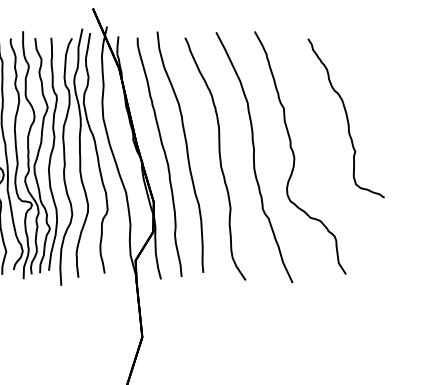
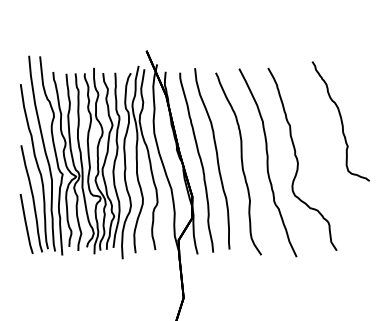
curve: (345, 118) -> (340, 121), moved

